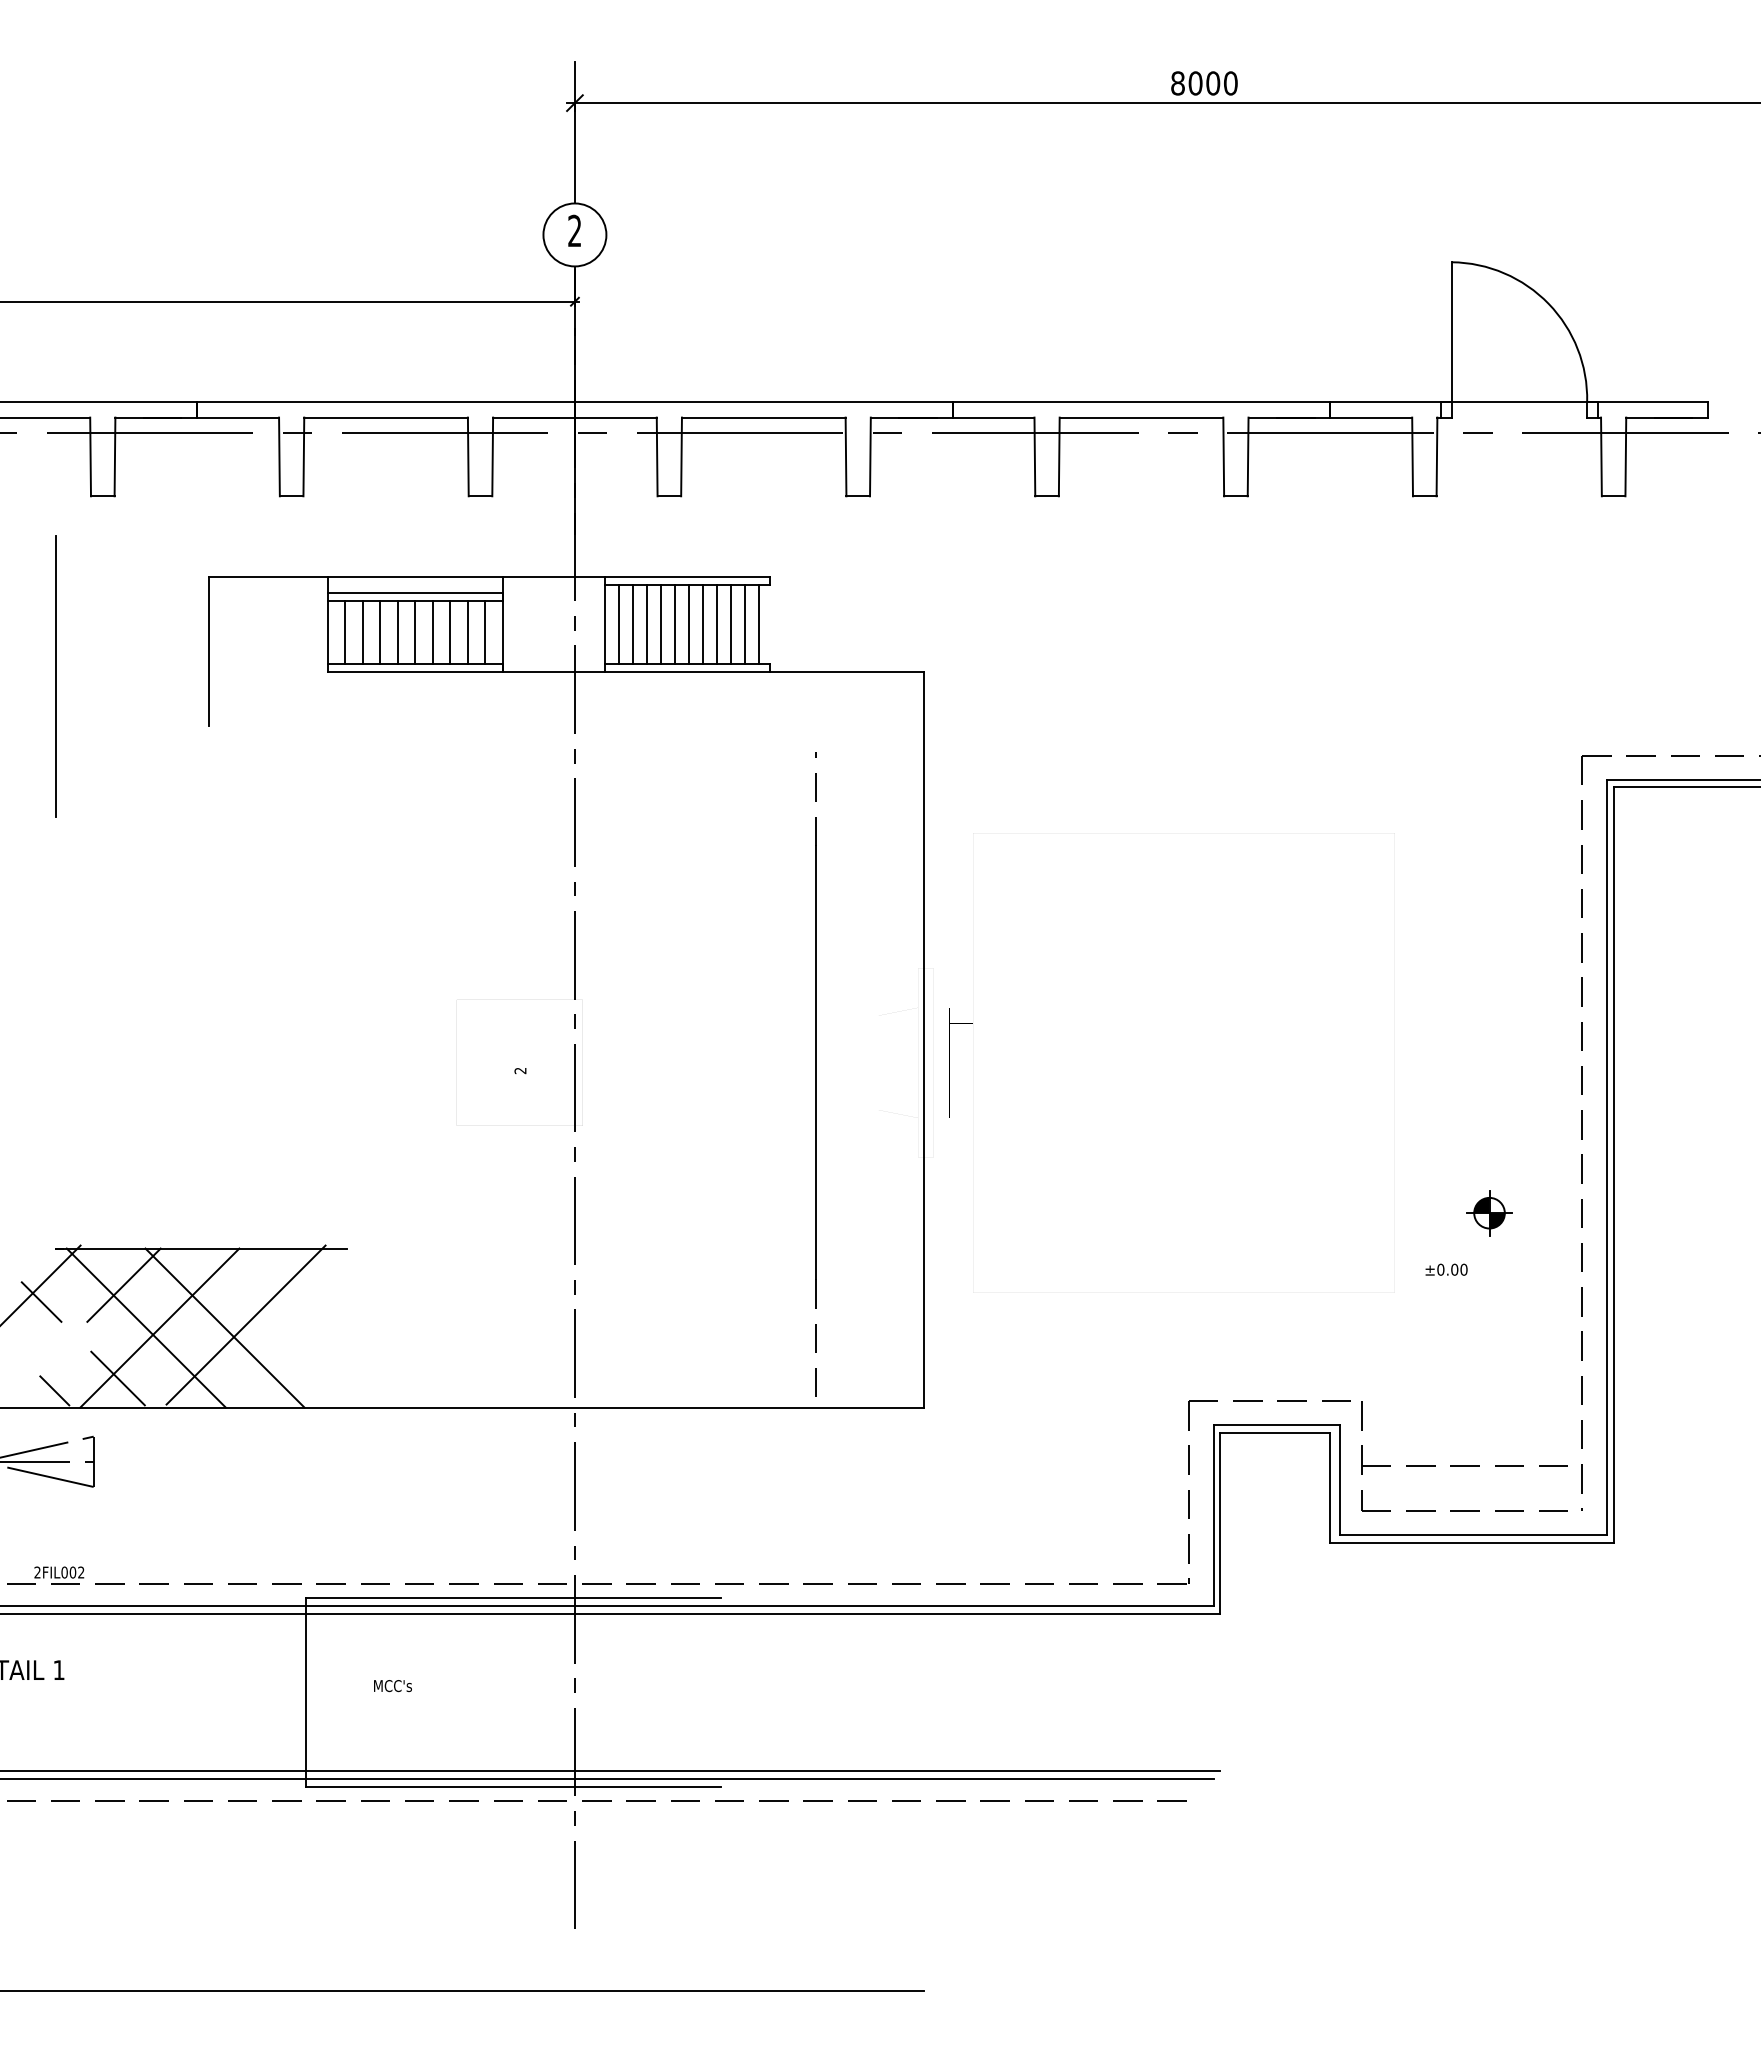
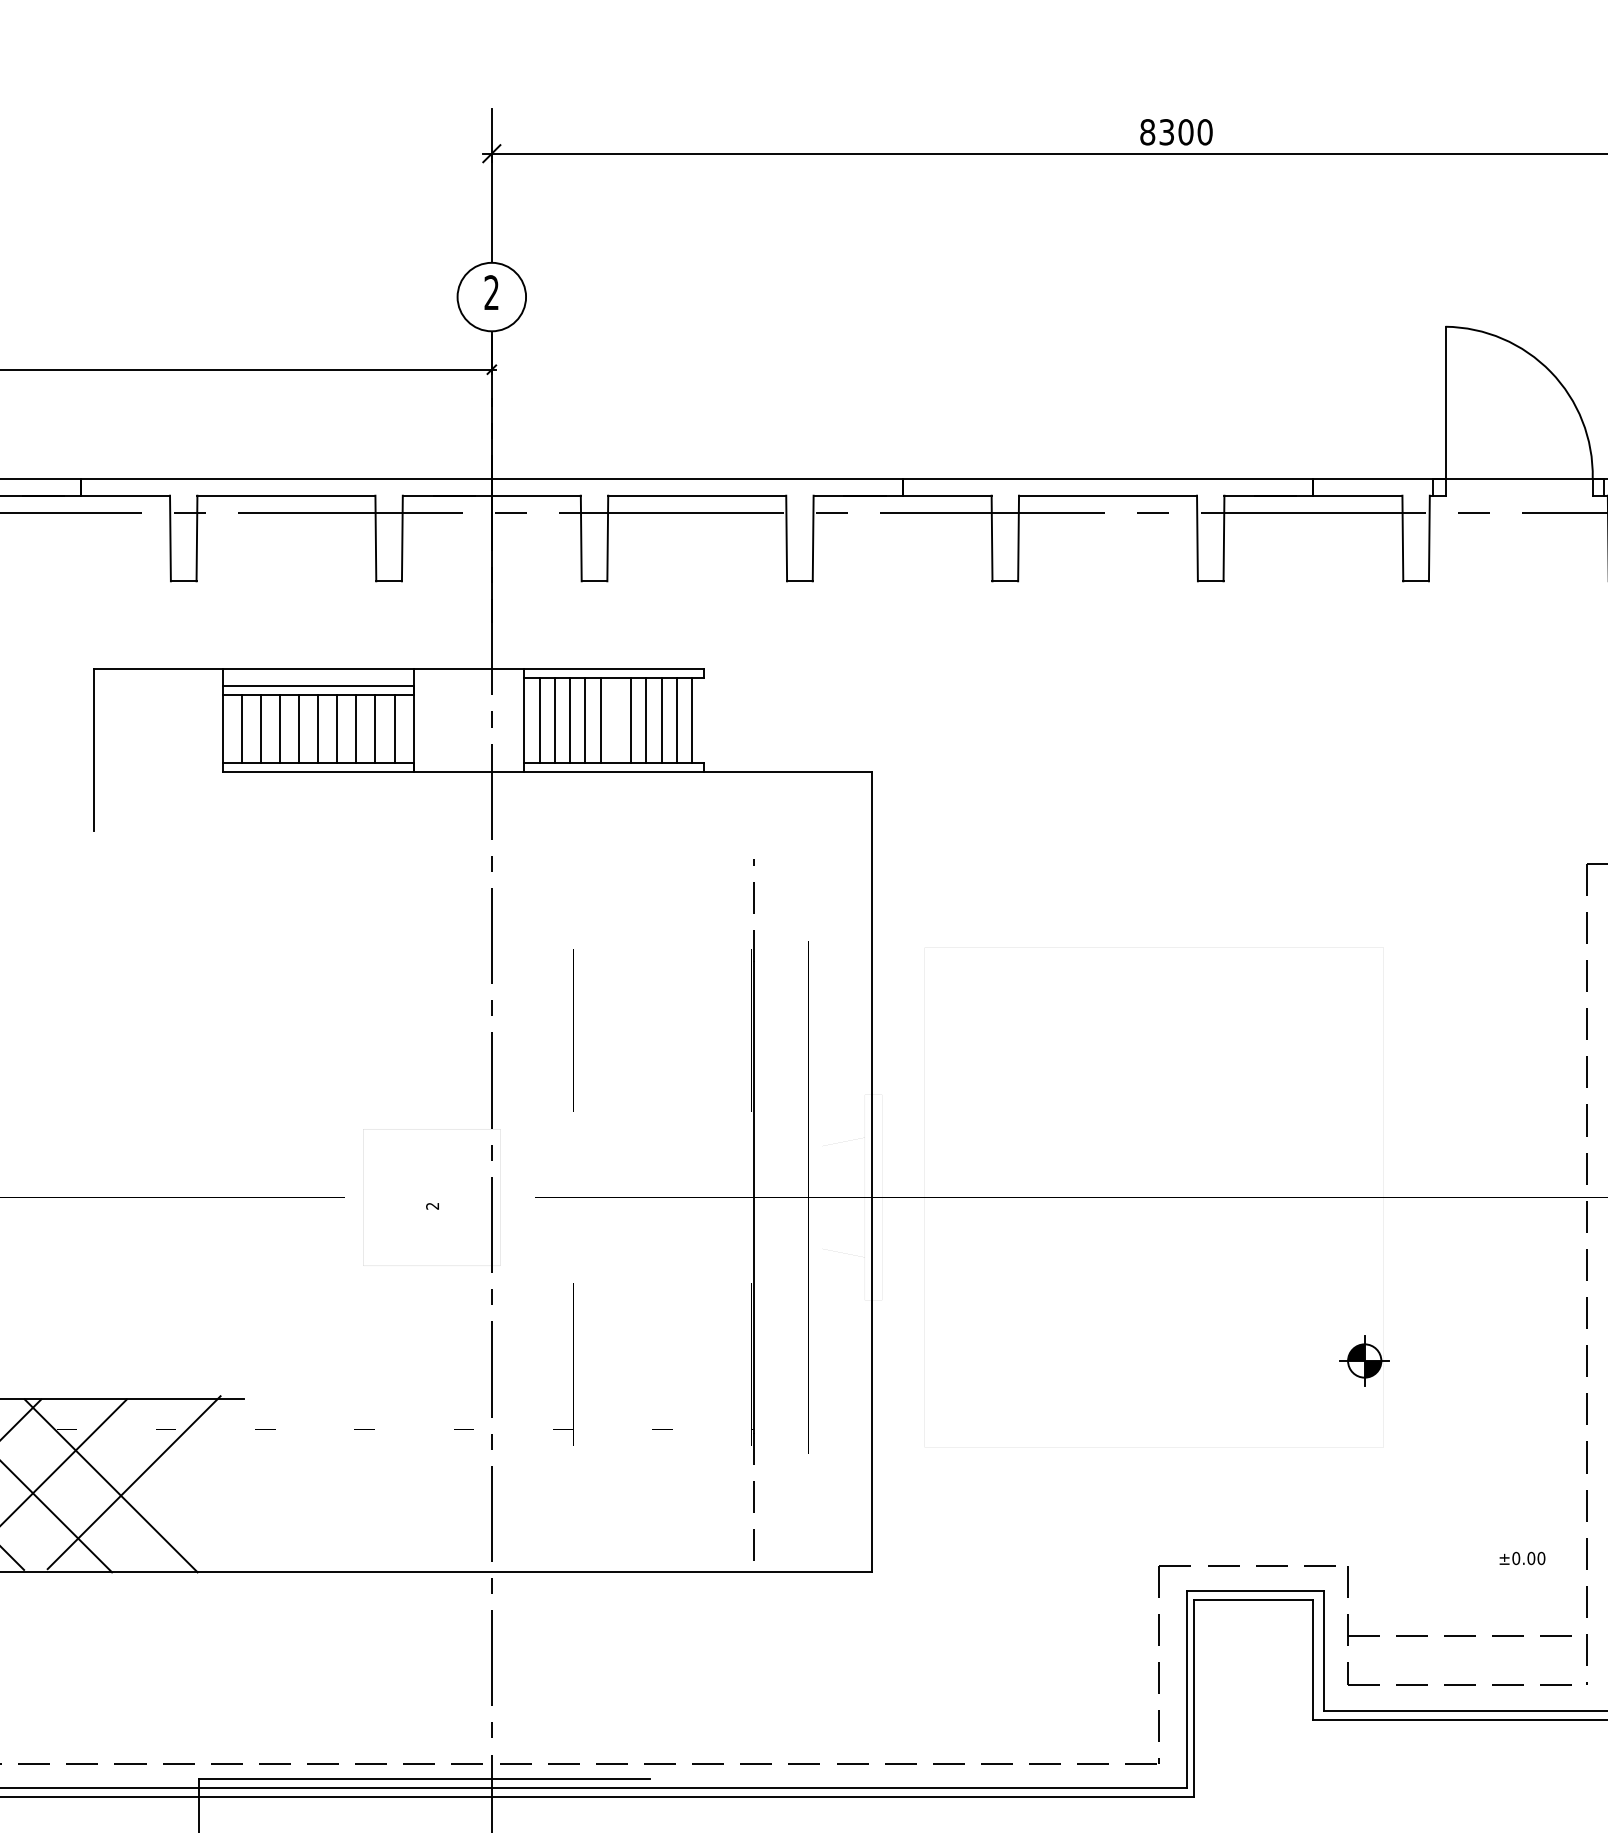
text: (1195, 83) -> (1166, 132), 8000 -> 8300
line: (689, 623) -> (616, 719), removed
part: (1489, 1213) -> (1364, 1361), moved
text: (1446, 1269) -> (1522, 1558), moved

